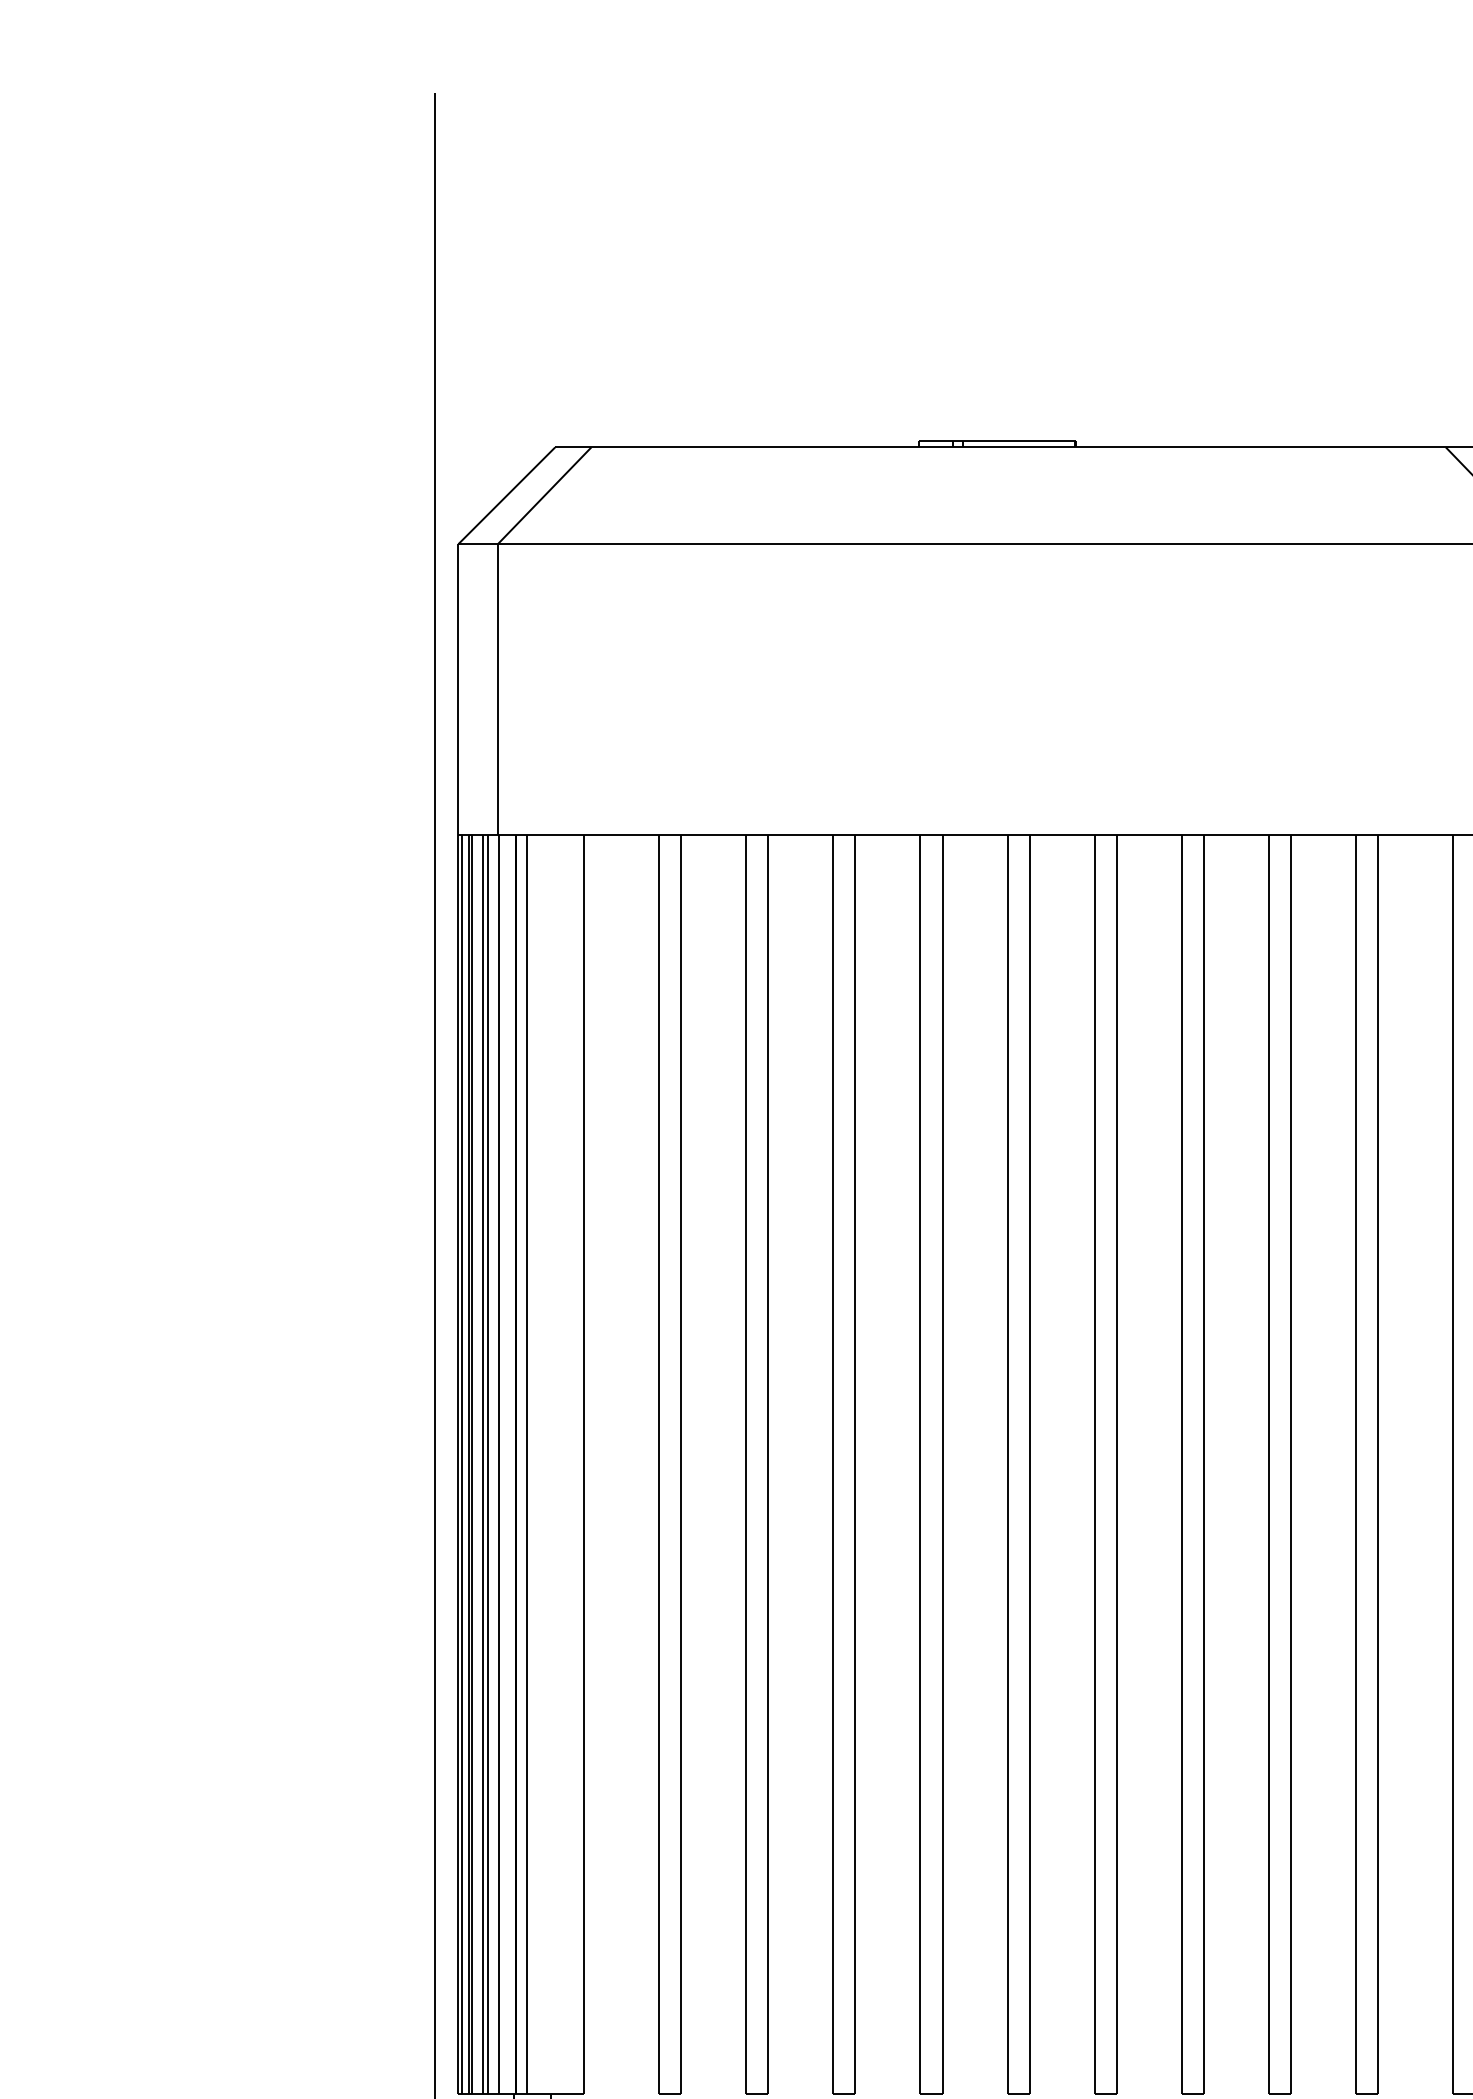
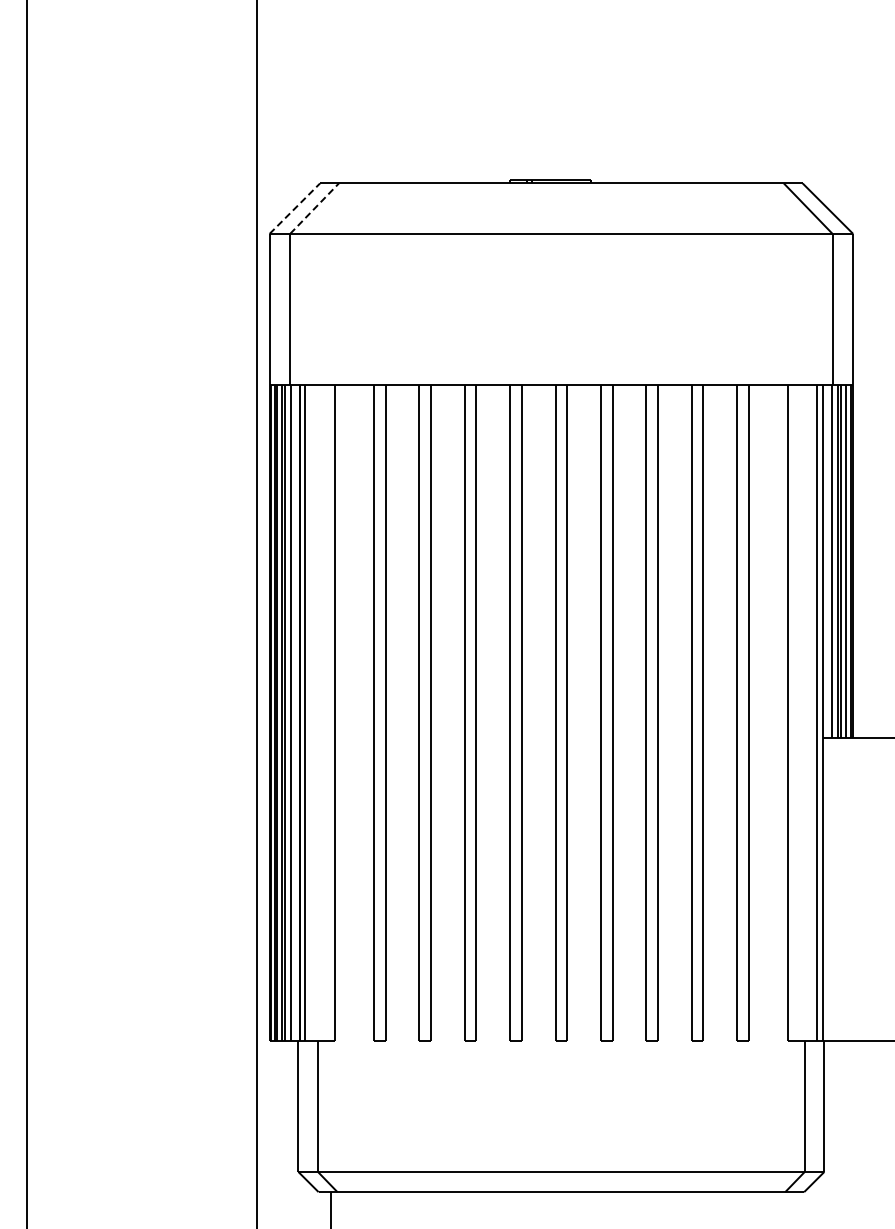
line: (506, 495) -> (294, 208), solid -> dashed
line: (544, 495) -> (314, 208), solid -> dashed

